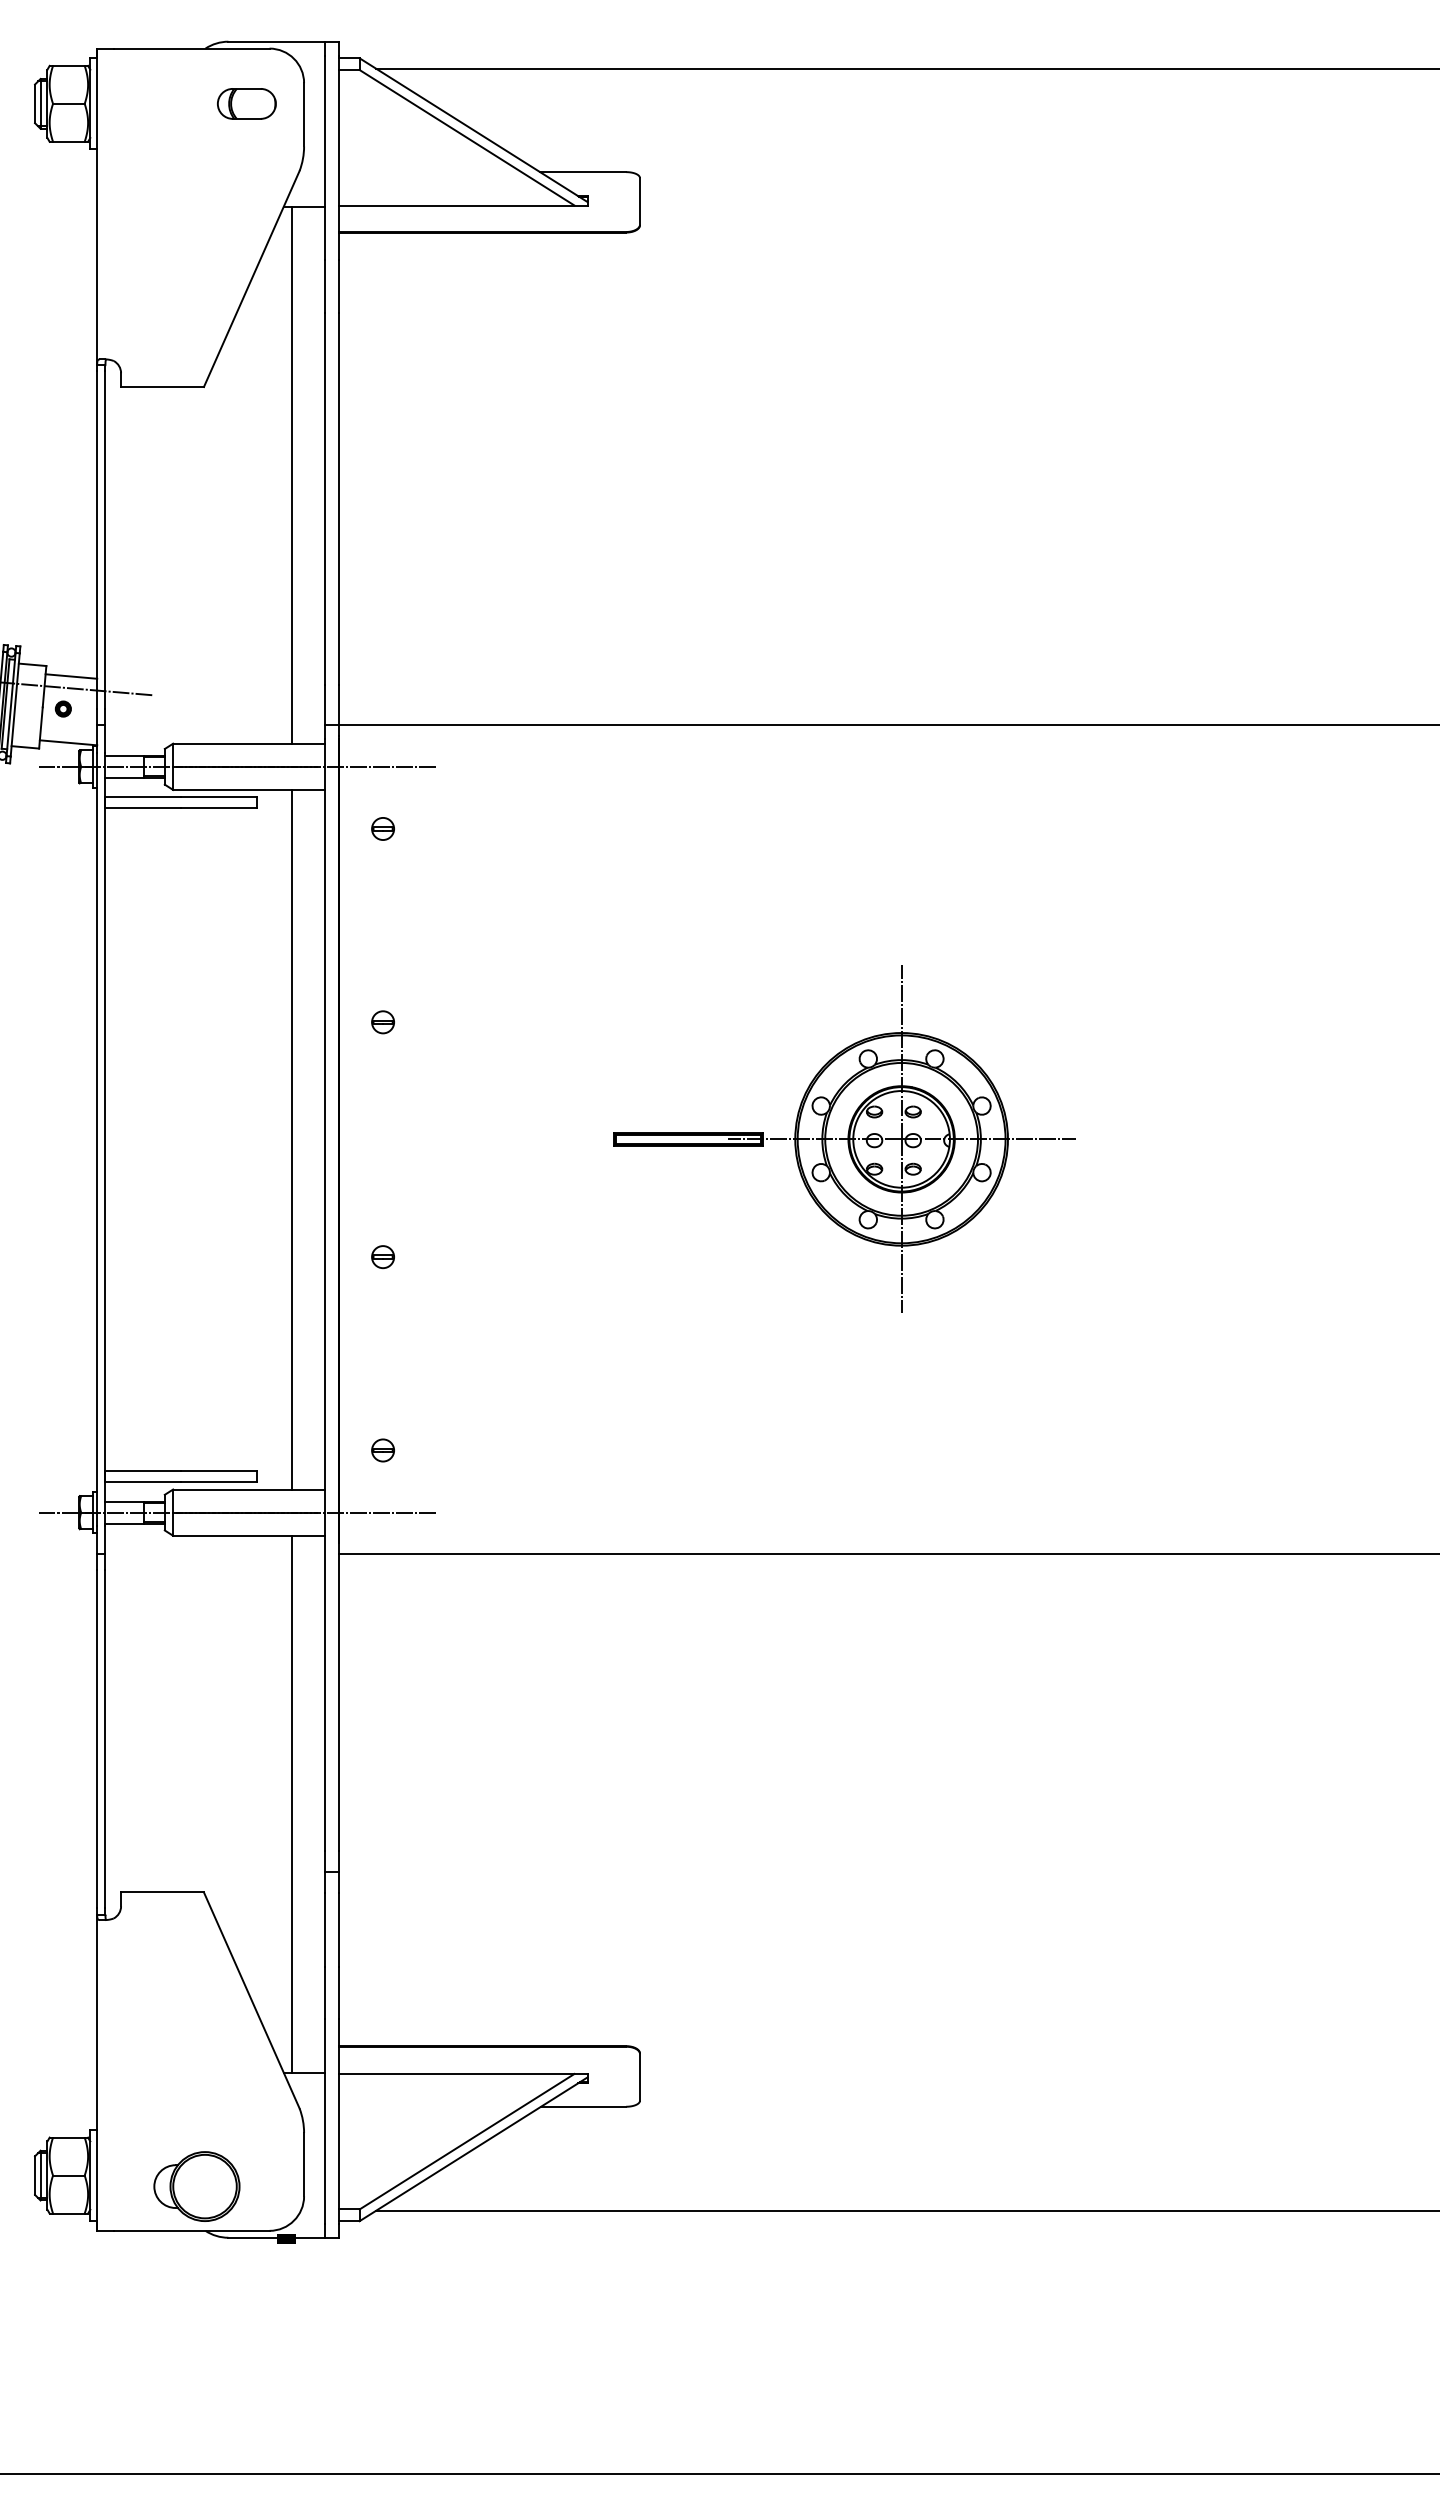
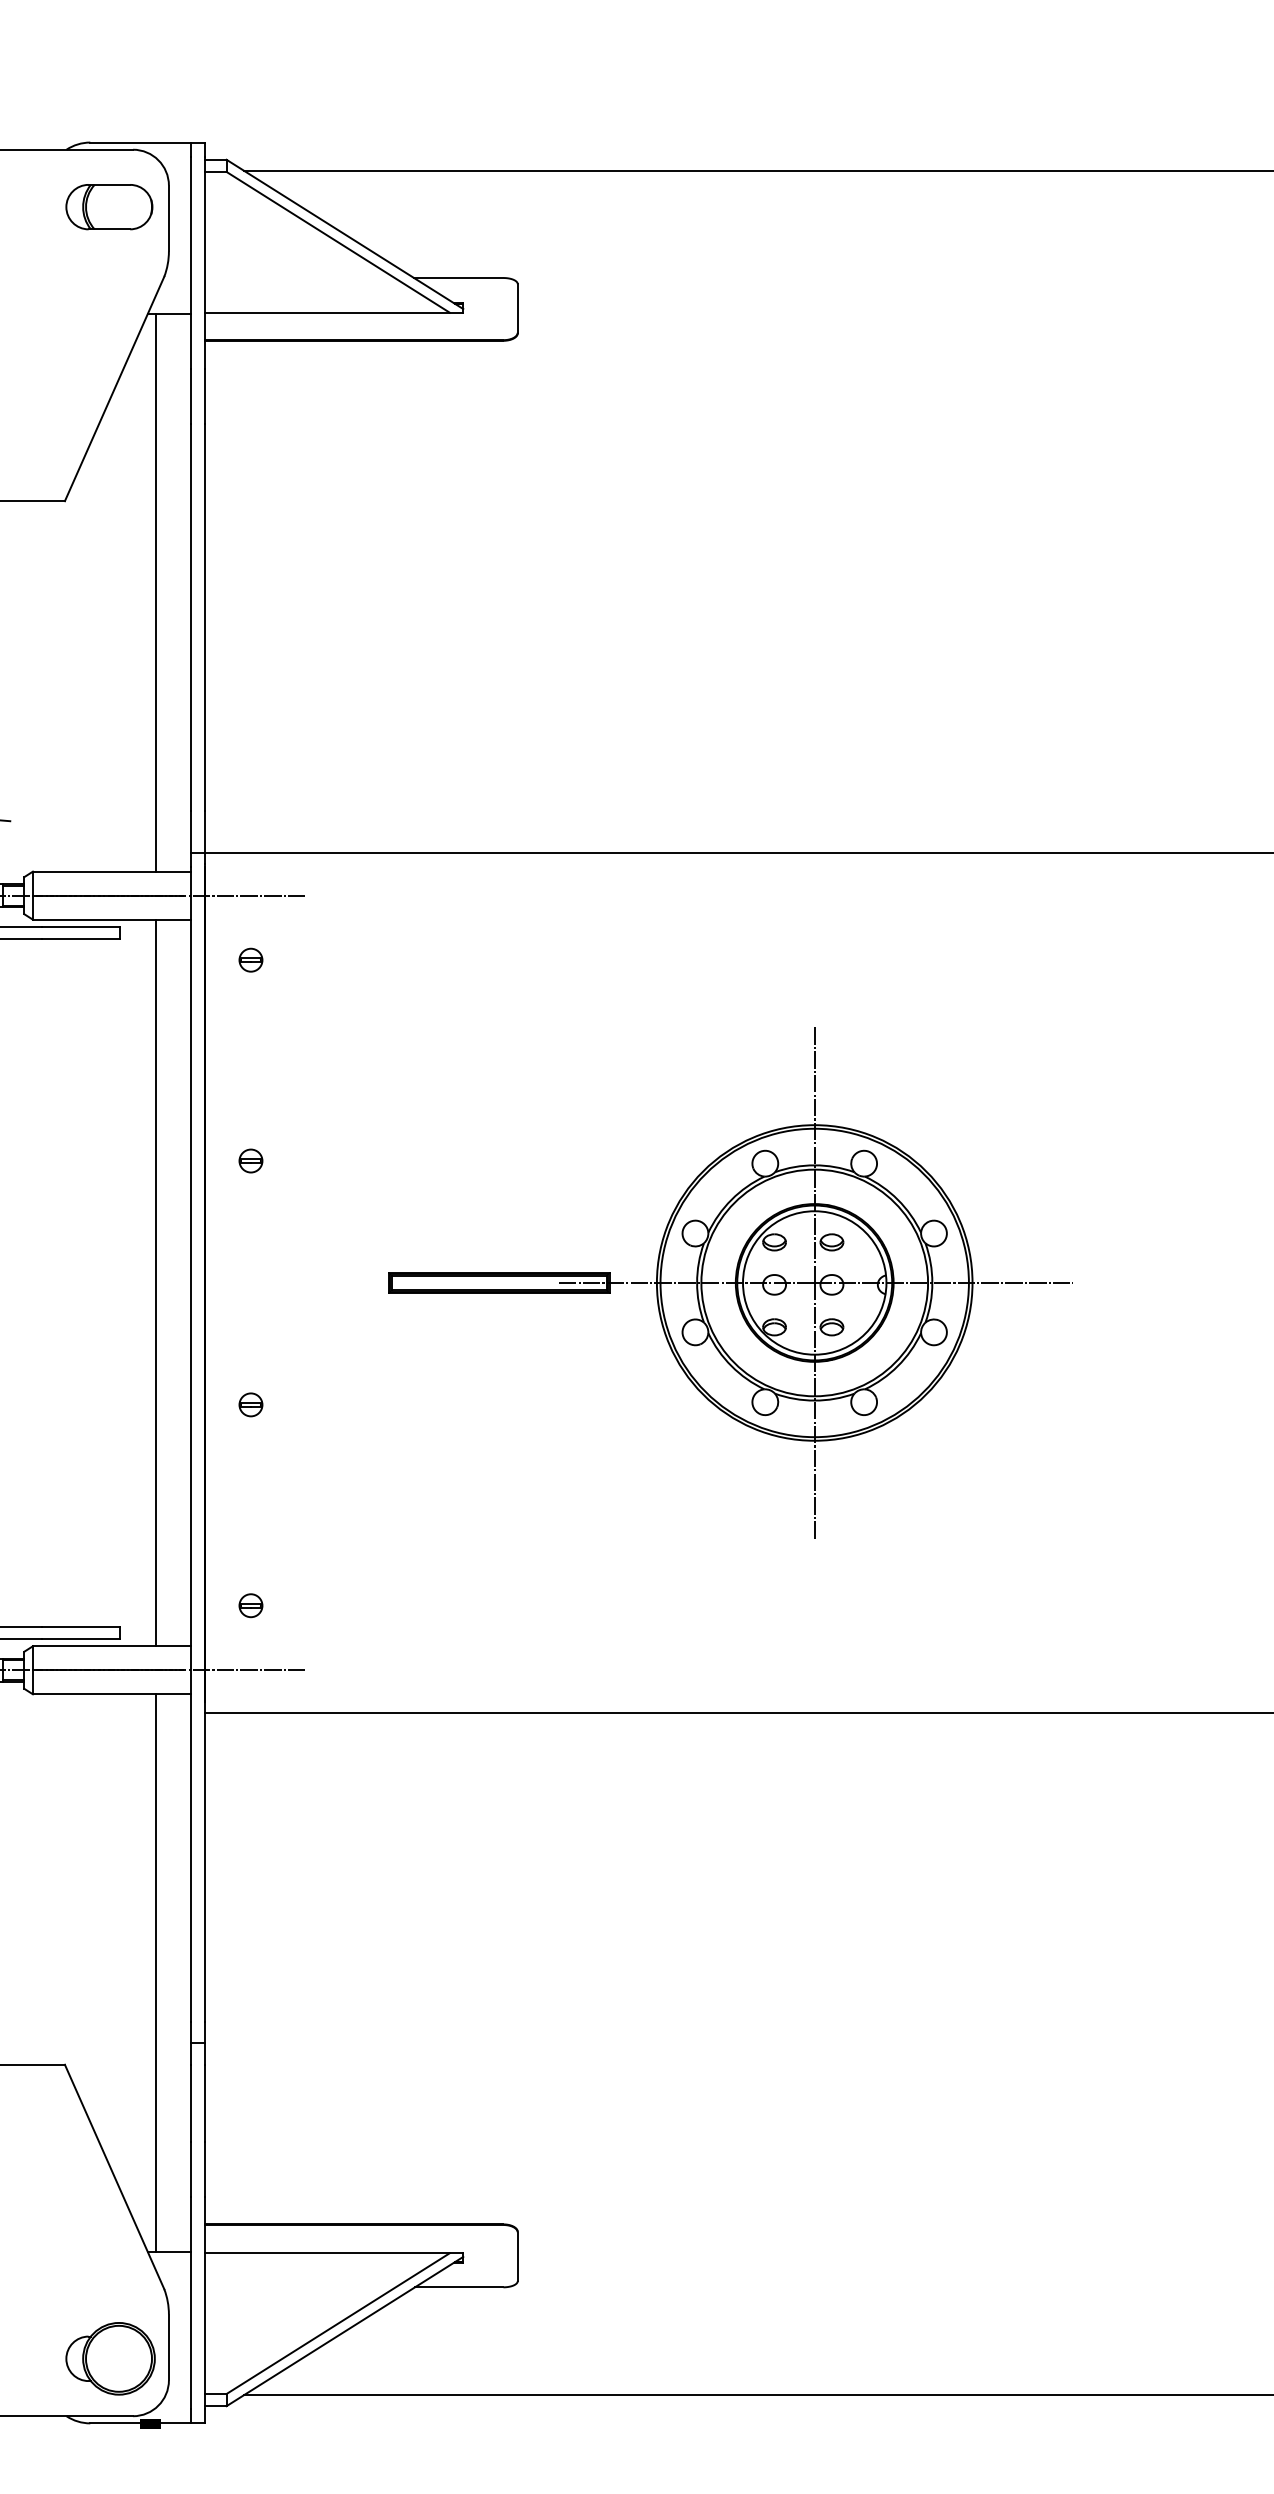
part: (246, 103) -> (109, 206), size x1.43
part: (844, 1138) -> (730, 1281), size x1.43
part: (196, 2186) -> (110, 2358), moved

